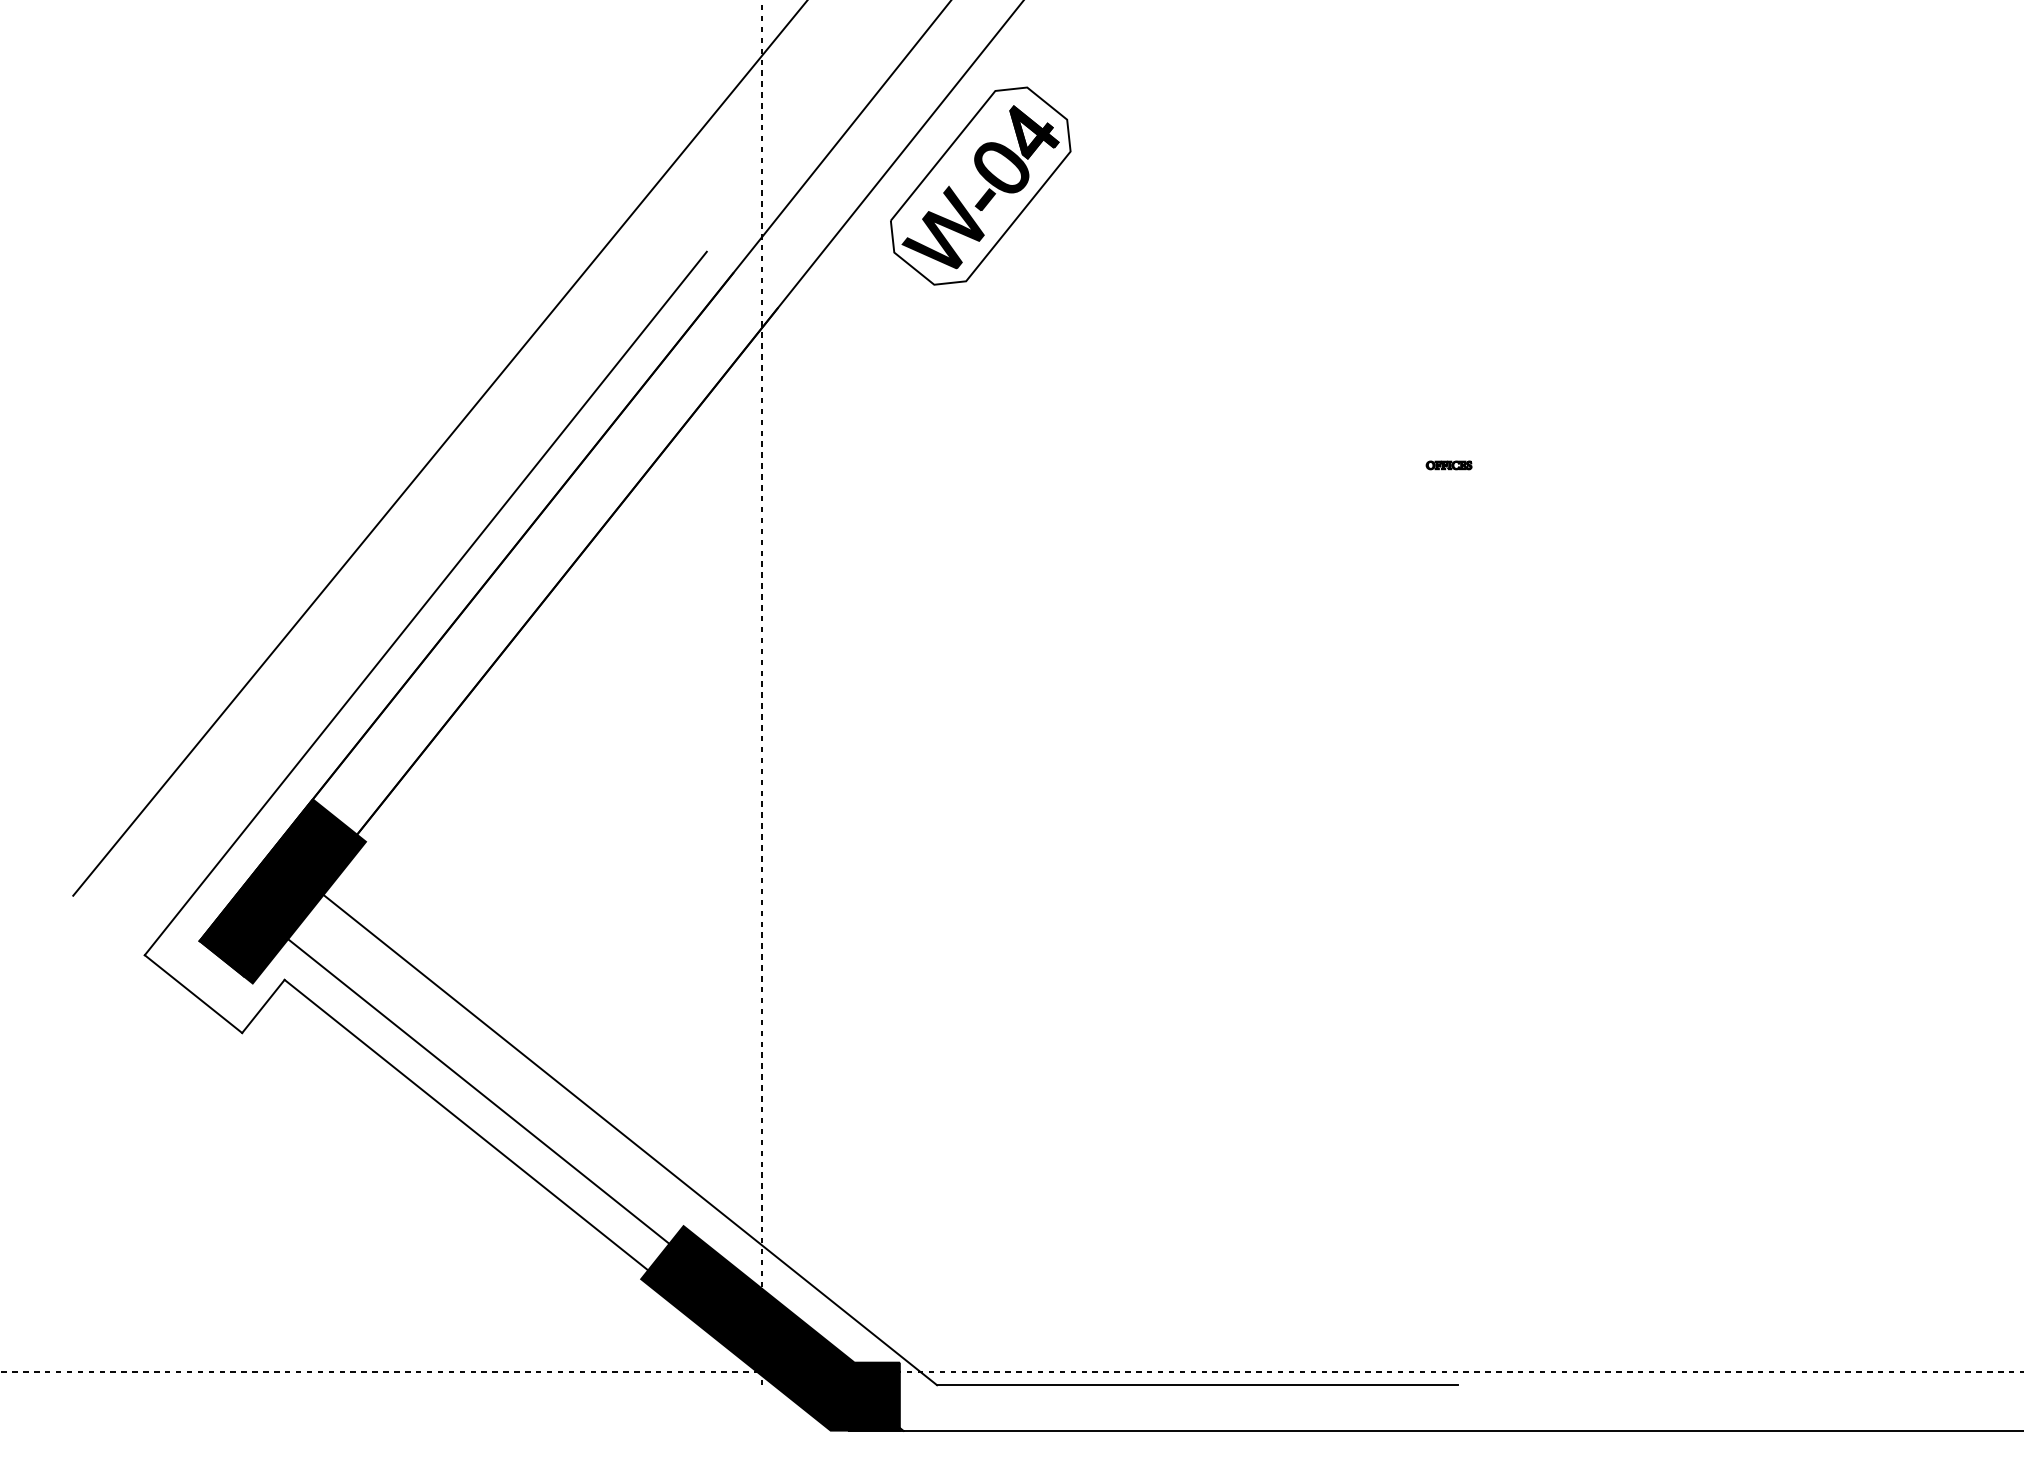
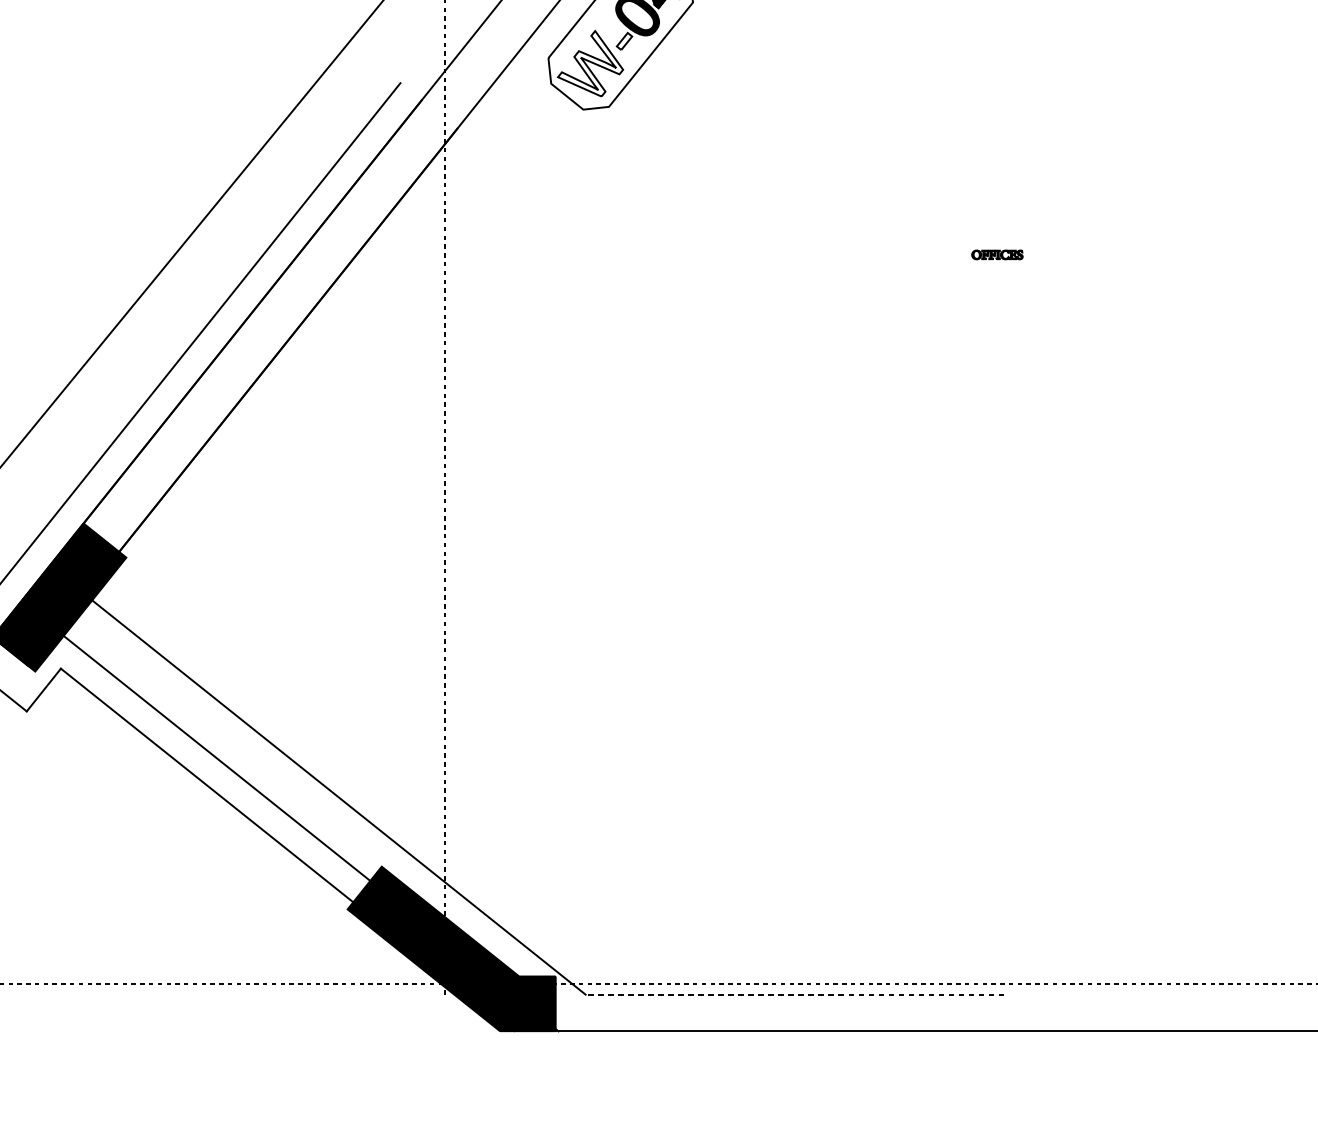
fill: (984, 199) -> (623, 41), removed
fill: (942, 227) -> (589, 63), removed
part: (1448, 465) -> (996, 255), size x1.4
line: (1196, 1385) -> (794, 994), solid -> dashed

